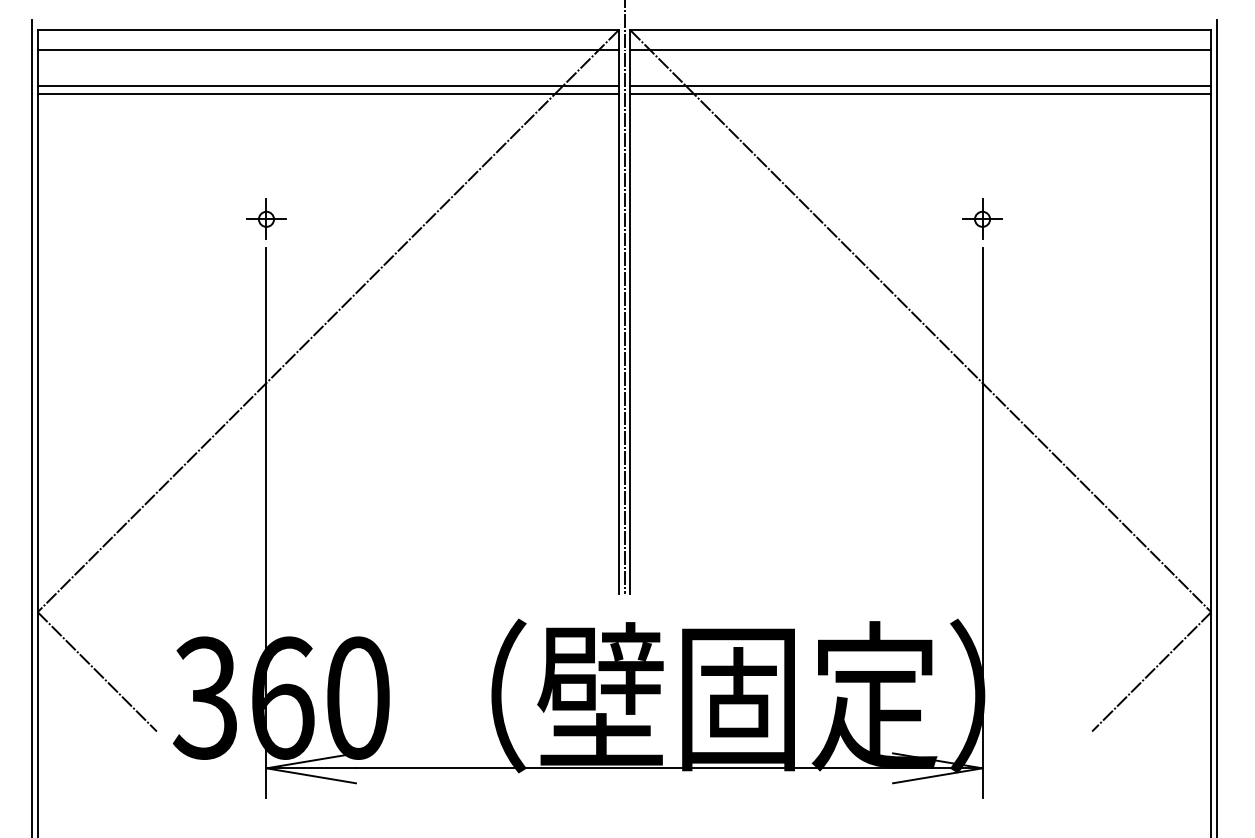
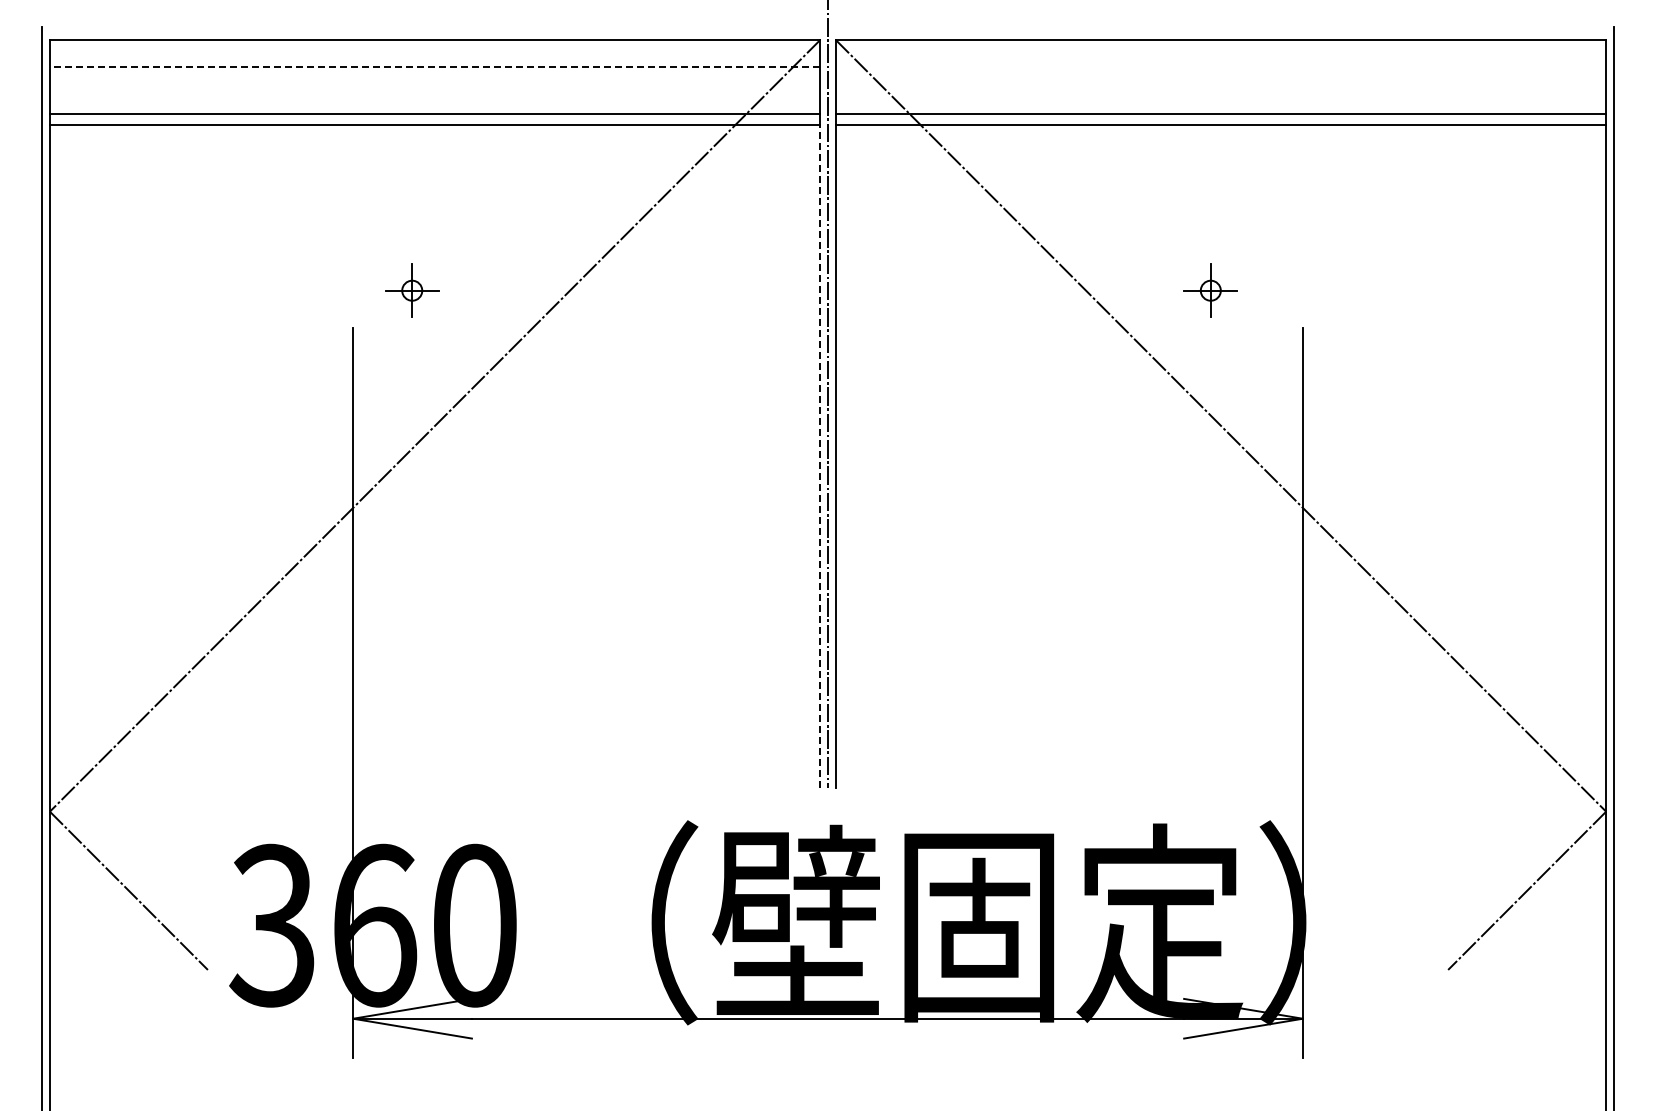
line: (327, 50) -> (434, 66), solid -> dashed
line: (920, 50) -> (1220, 66), removed
part: (266, 219) -> (412, 290), moved
part: (982, 219) -> (1210, 290), moved
line: (618, 344) -> (820, 456), solid -> dashed

